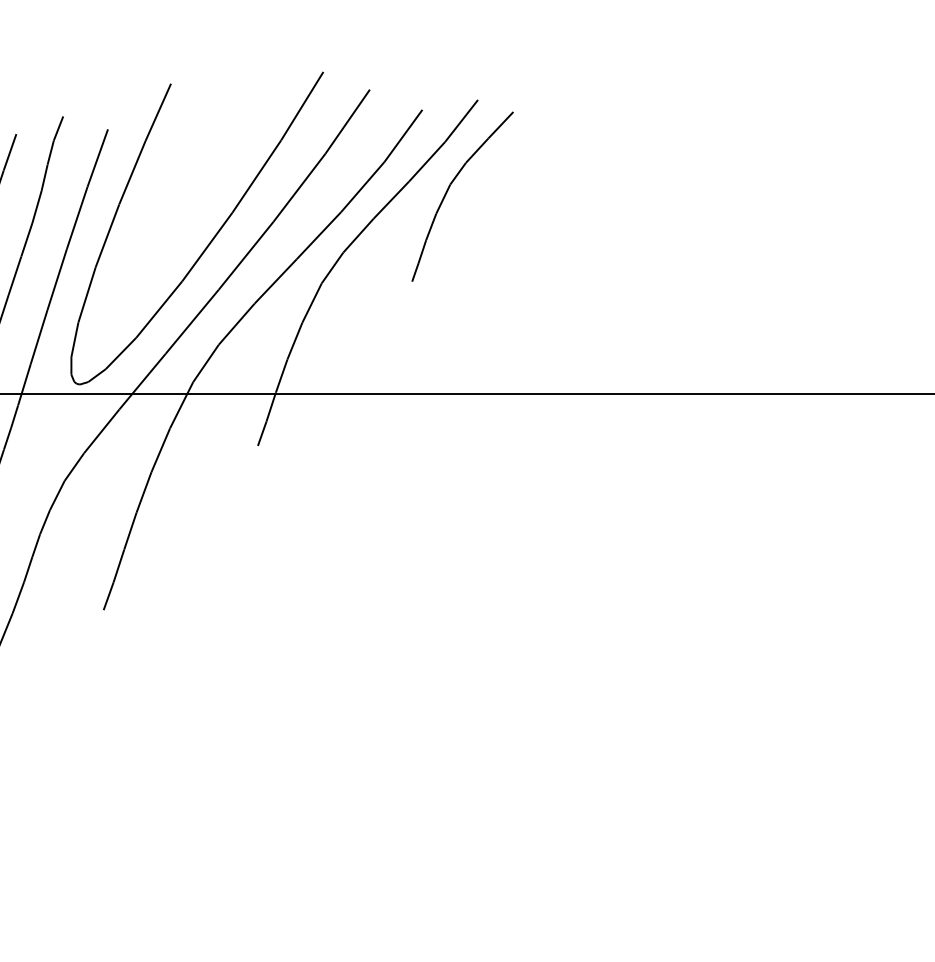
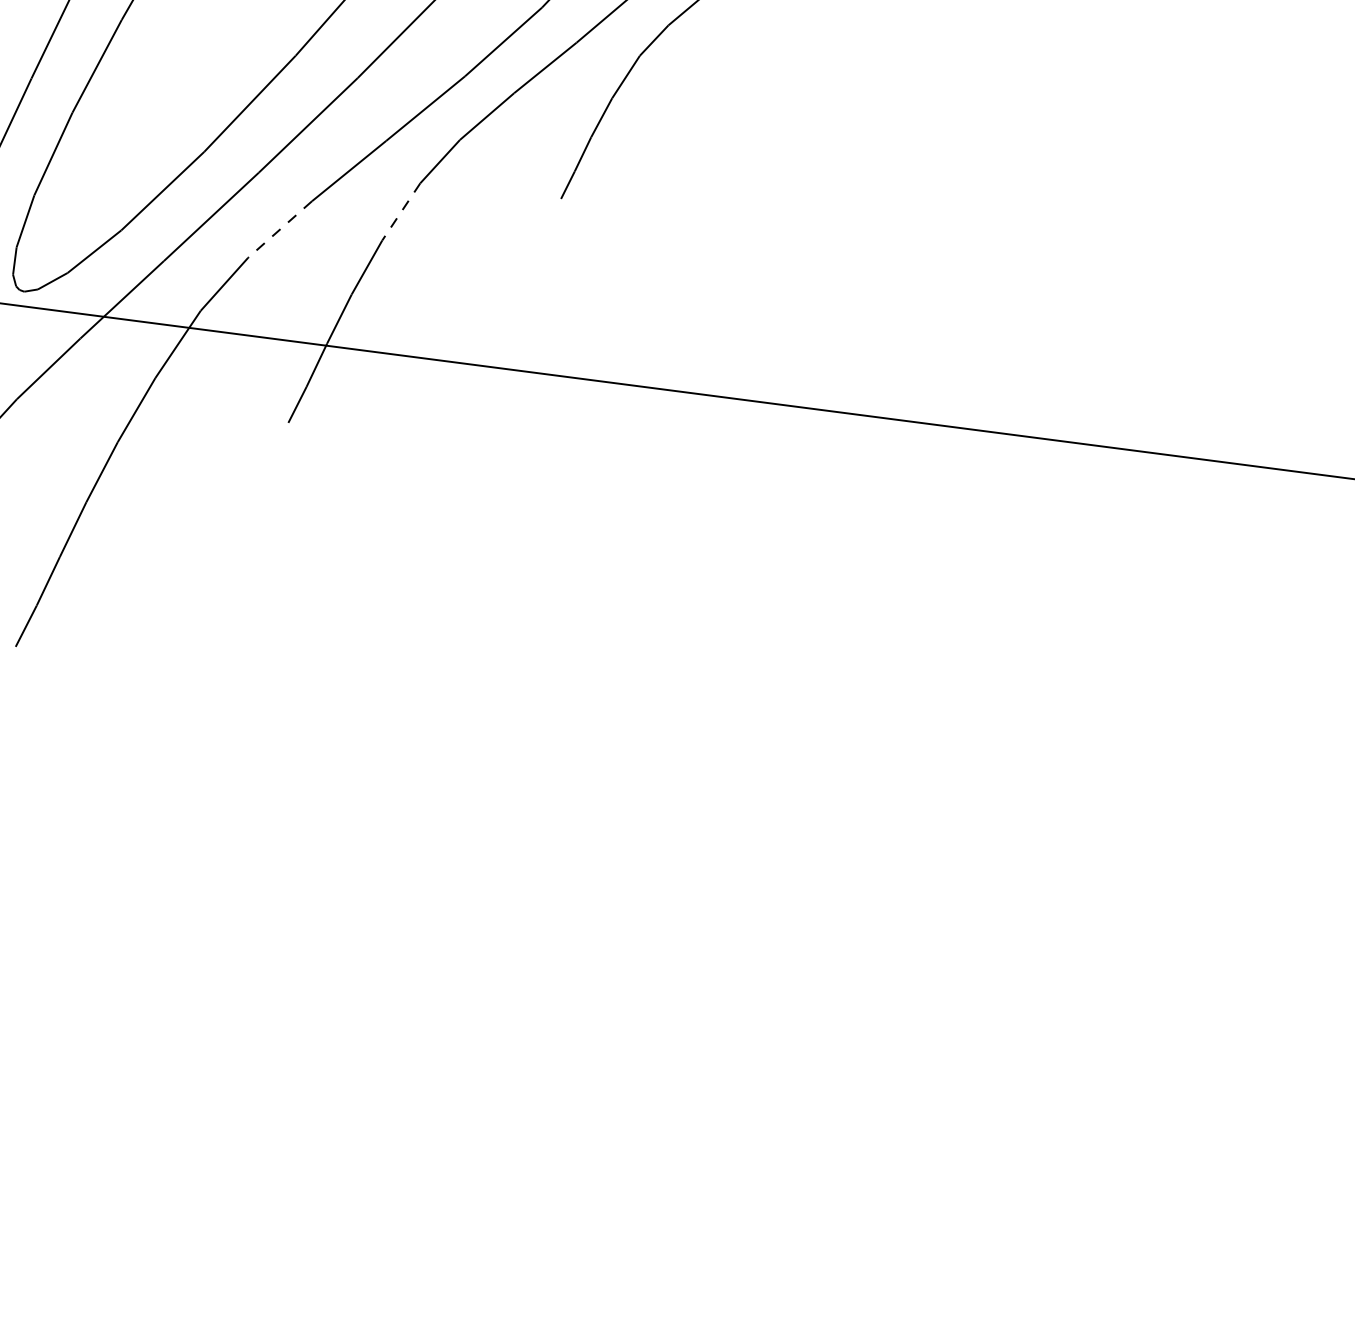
line: (312, 303) -> (401, 212), solid -> dashed
line: (236, 324) -> (279, 230), solid -> dashed

